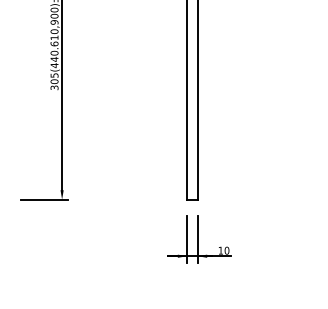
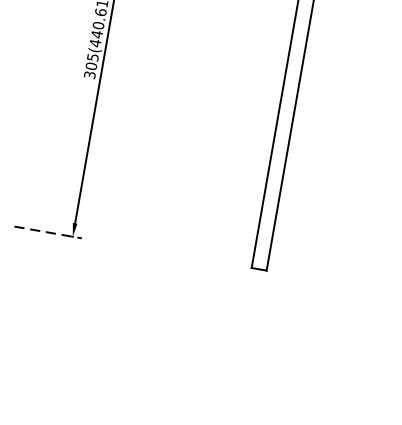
line: (44, 199) -> (47, 232), solid -> dashed
part: (199, 239) -> (259, 327), removed

